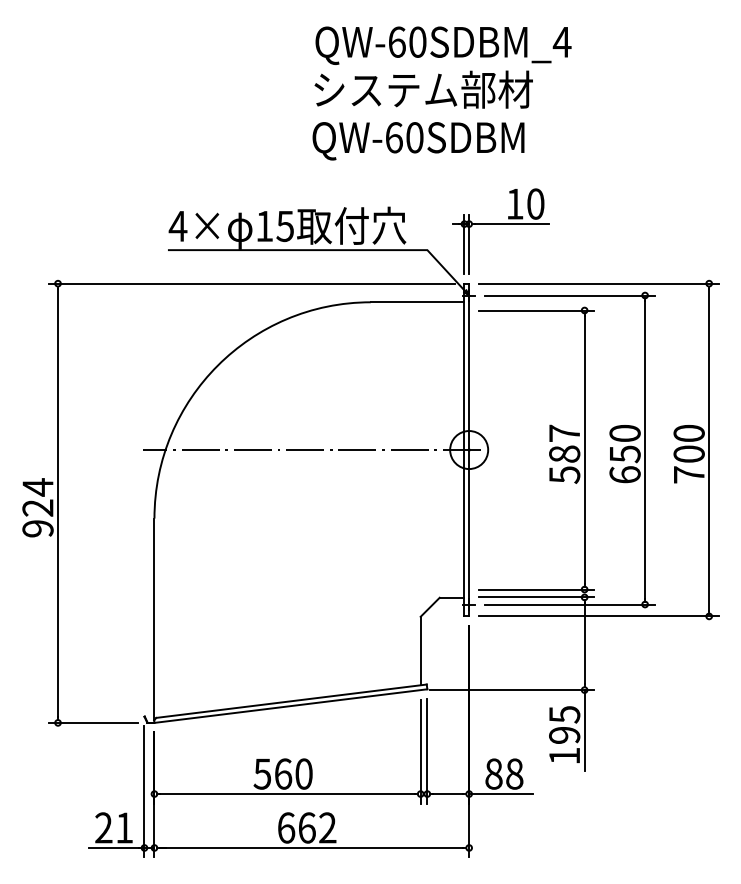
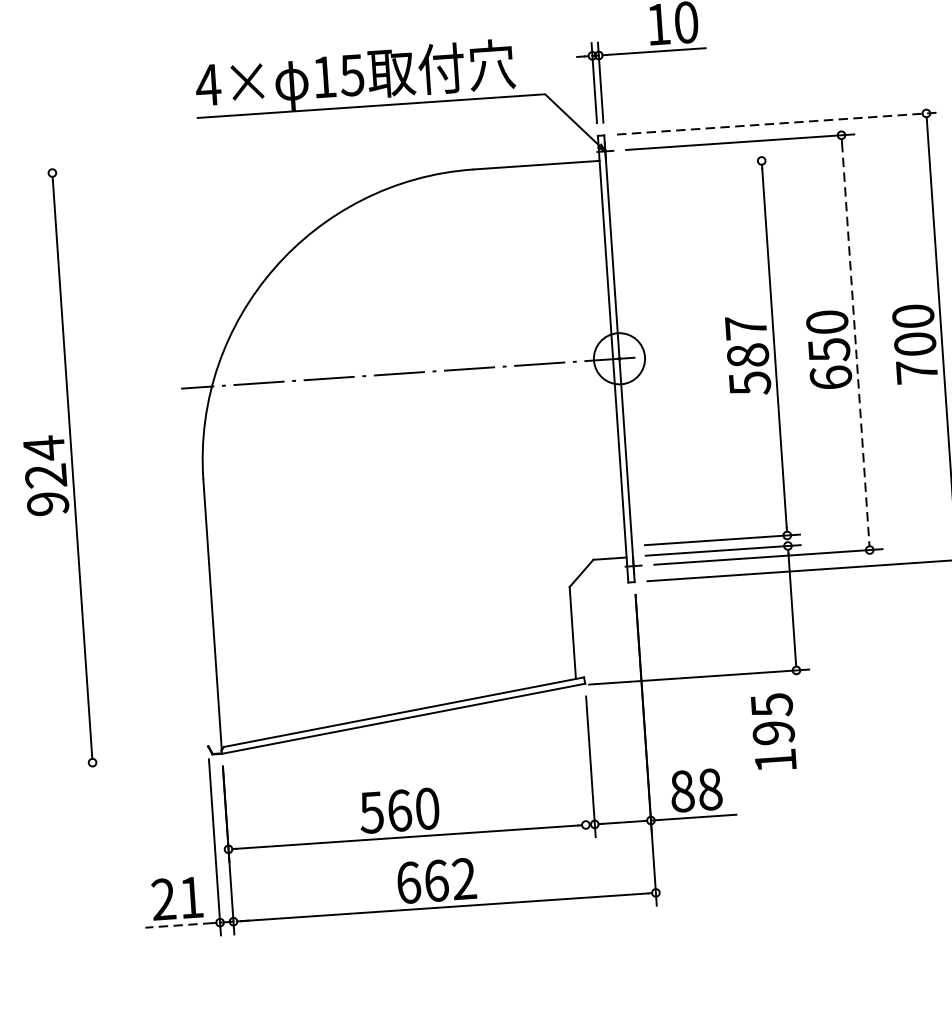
line: (251, 283) -> (312, 155), removed
line: (599, 283) -> (779, 123), solid -> dashed
line: (536, 310) -> (697, 165), removed
line: (645, 450) -> (856, 343), solid -> dashed
line: (92, 722) -> (138, 758), removed
line: (584, 730) -> (799, 724), removed
line: (420, 751) -> (581, 767), removed
line: (113, 847) -> (178, 924), solid -> dashed

